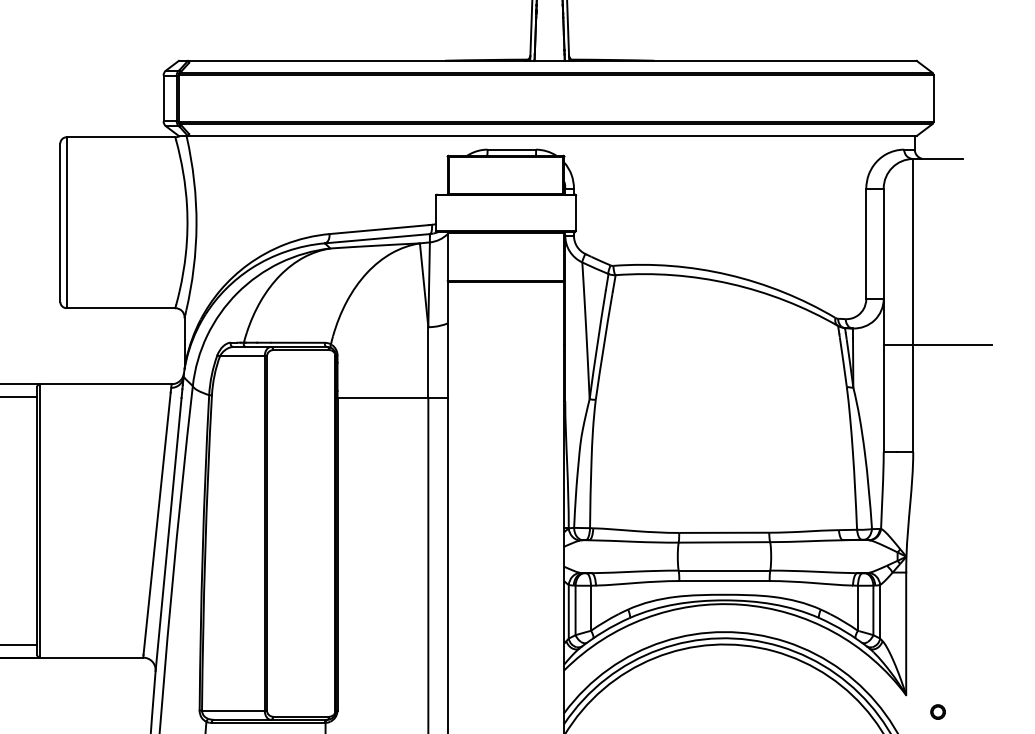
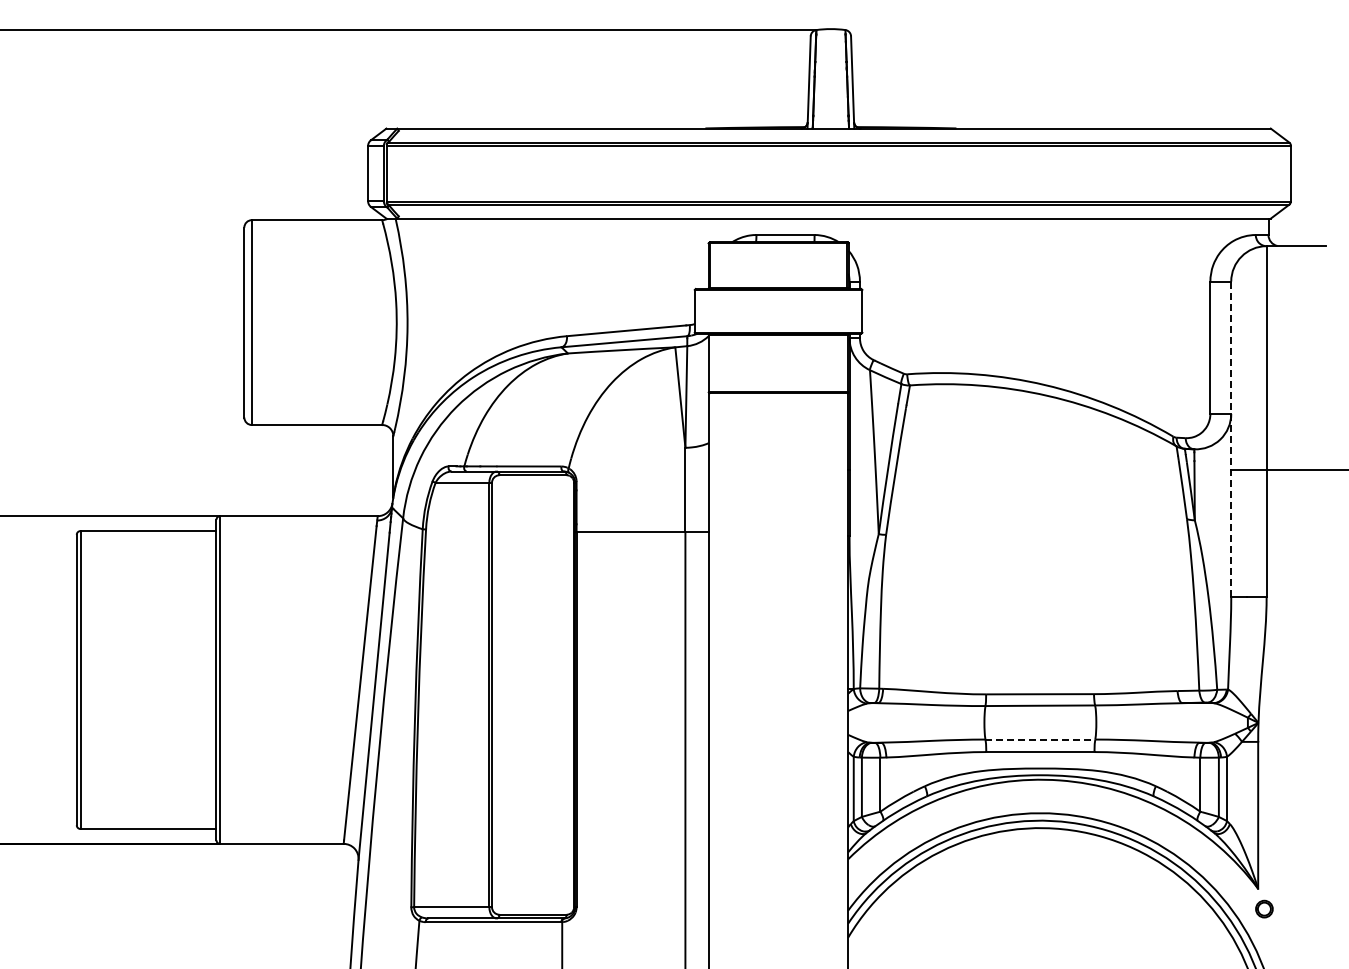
line: (883, 320) -> (1231, 439), solid -> dashed
line: (724, 570) -> (1040, 739), solid -> dashed
part: (938, 711) -> (1264, 908), moved

